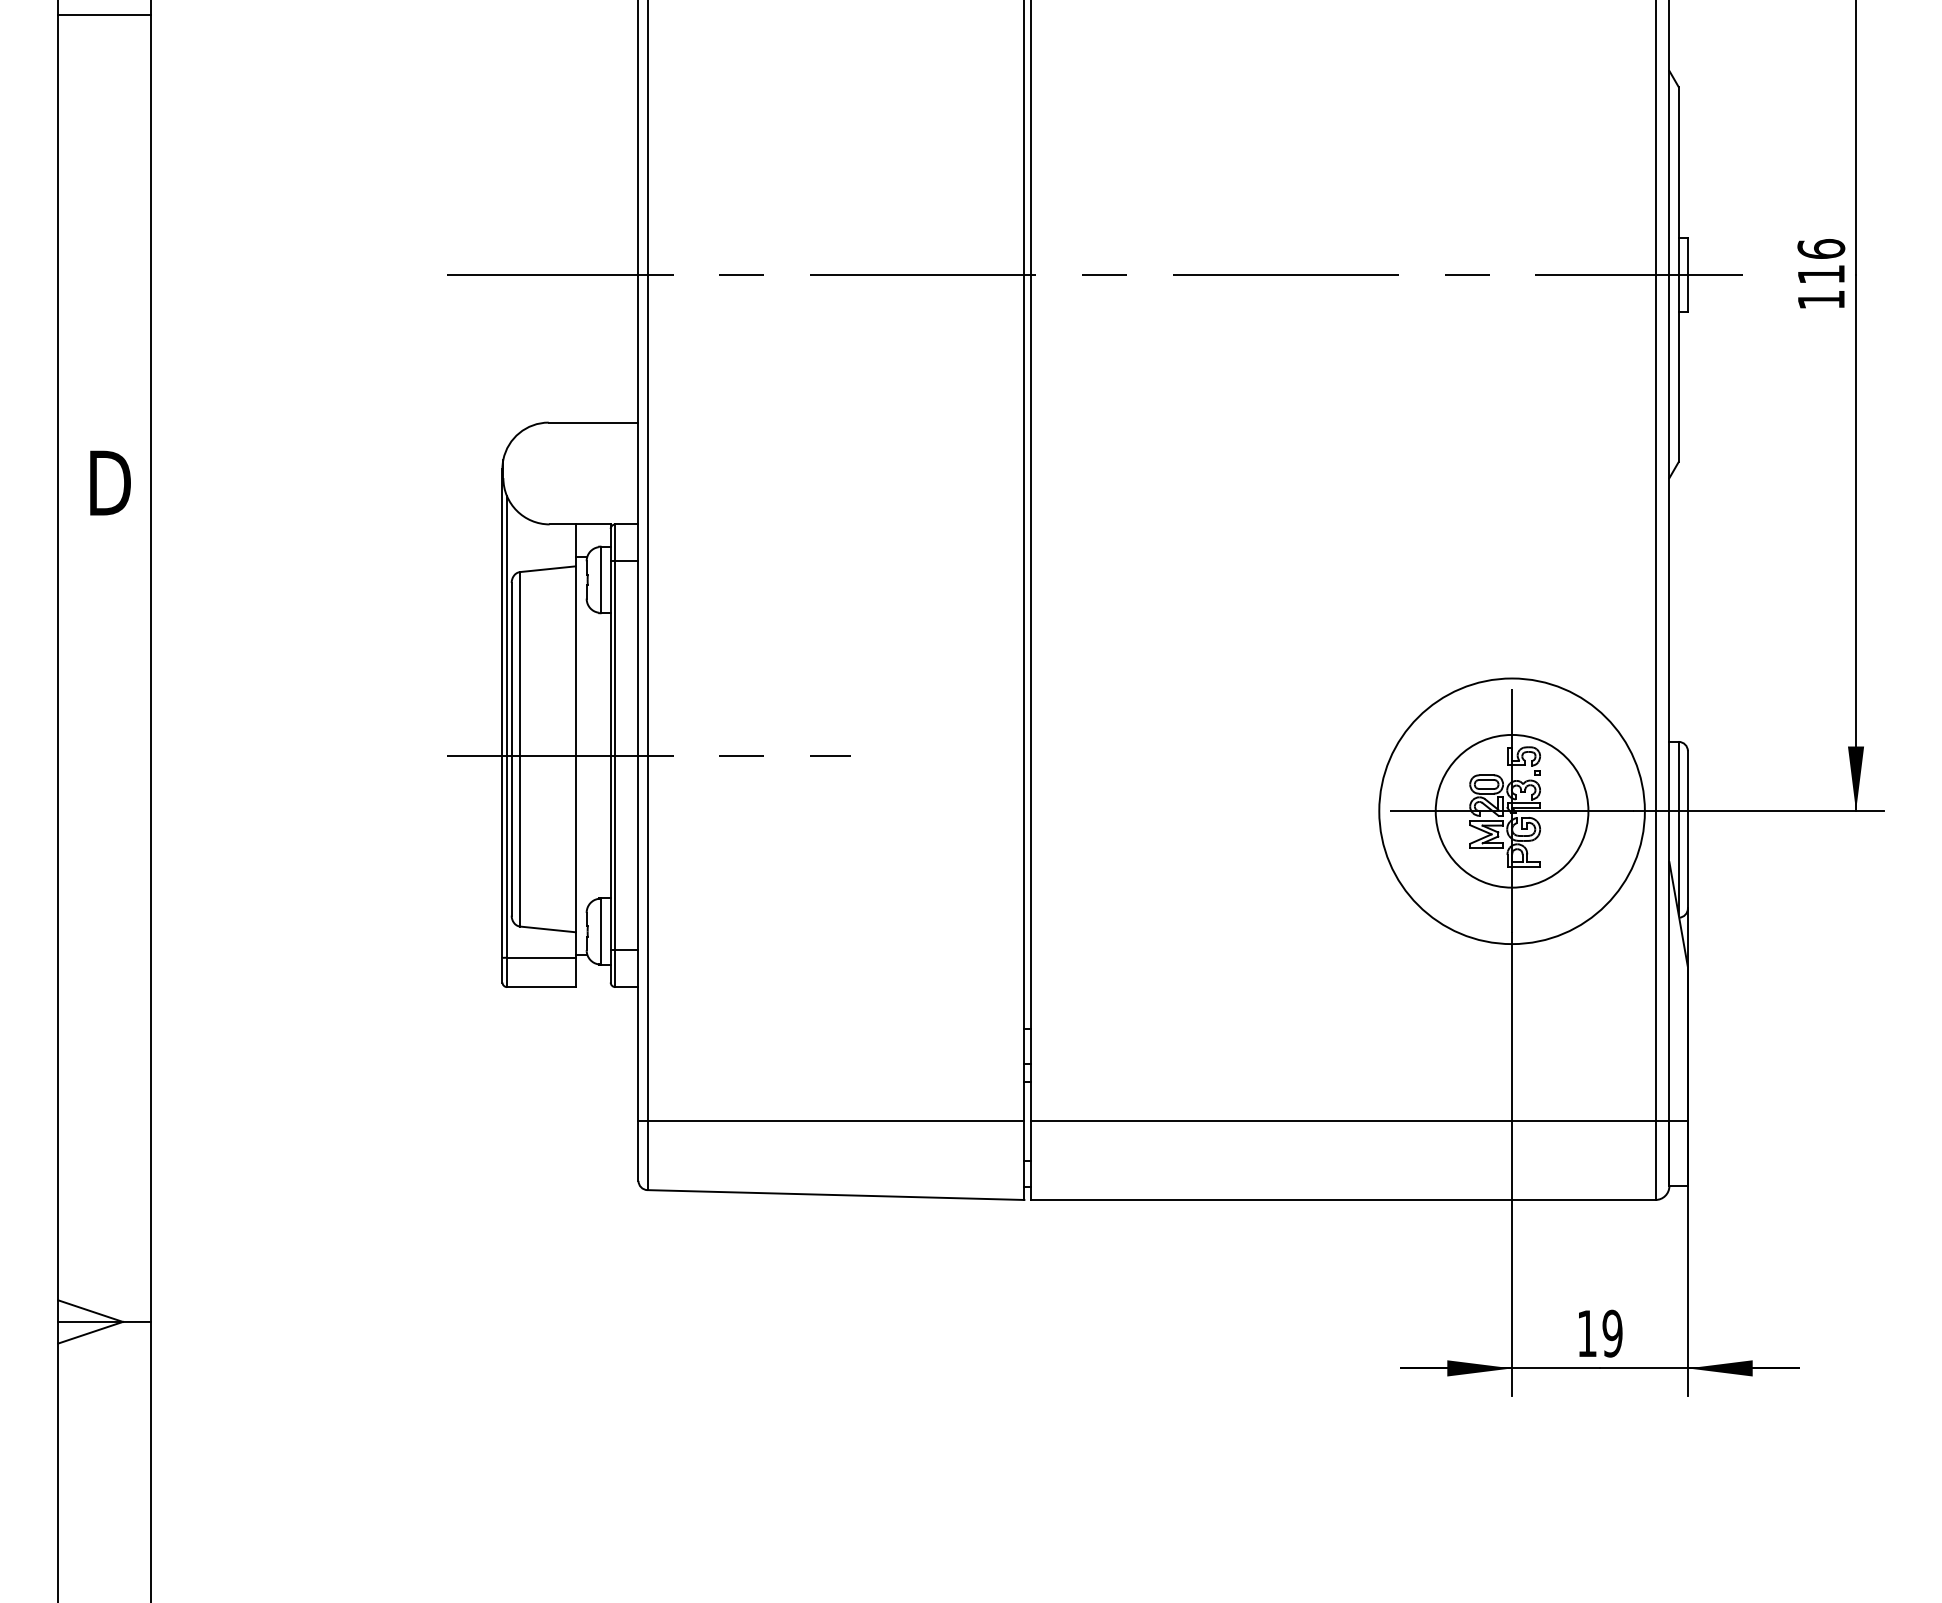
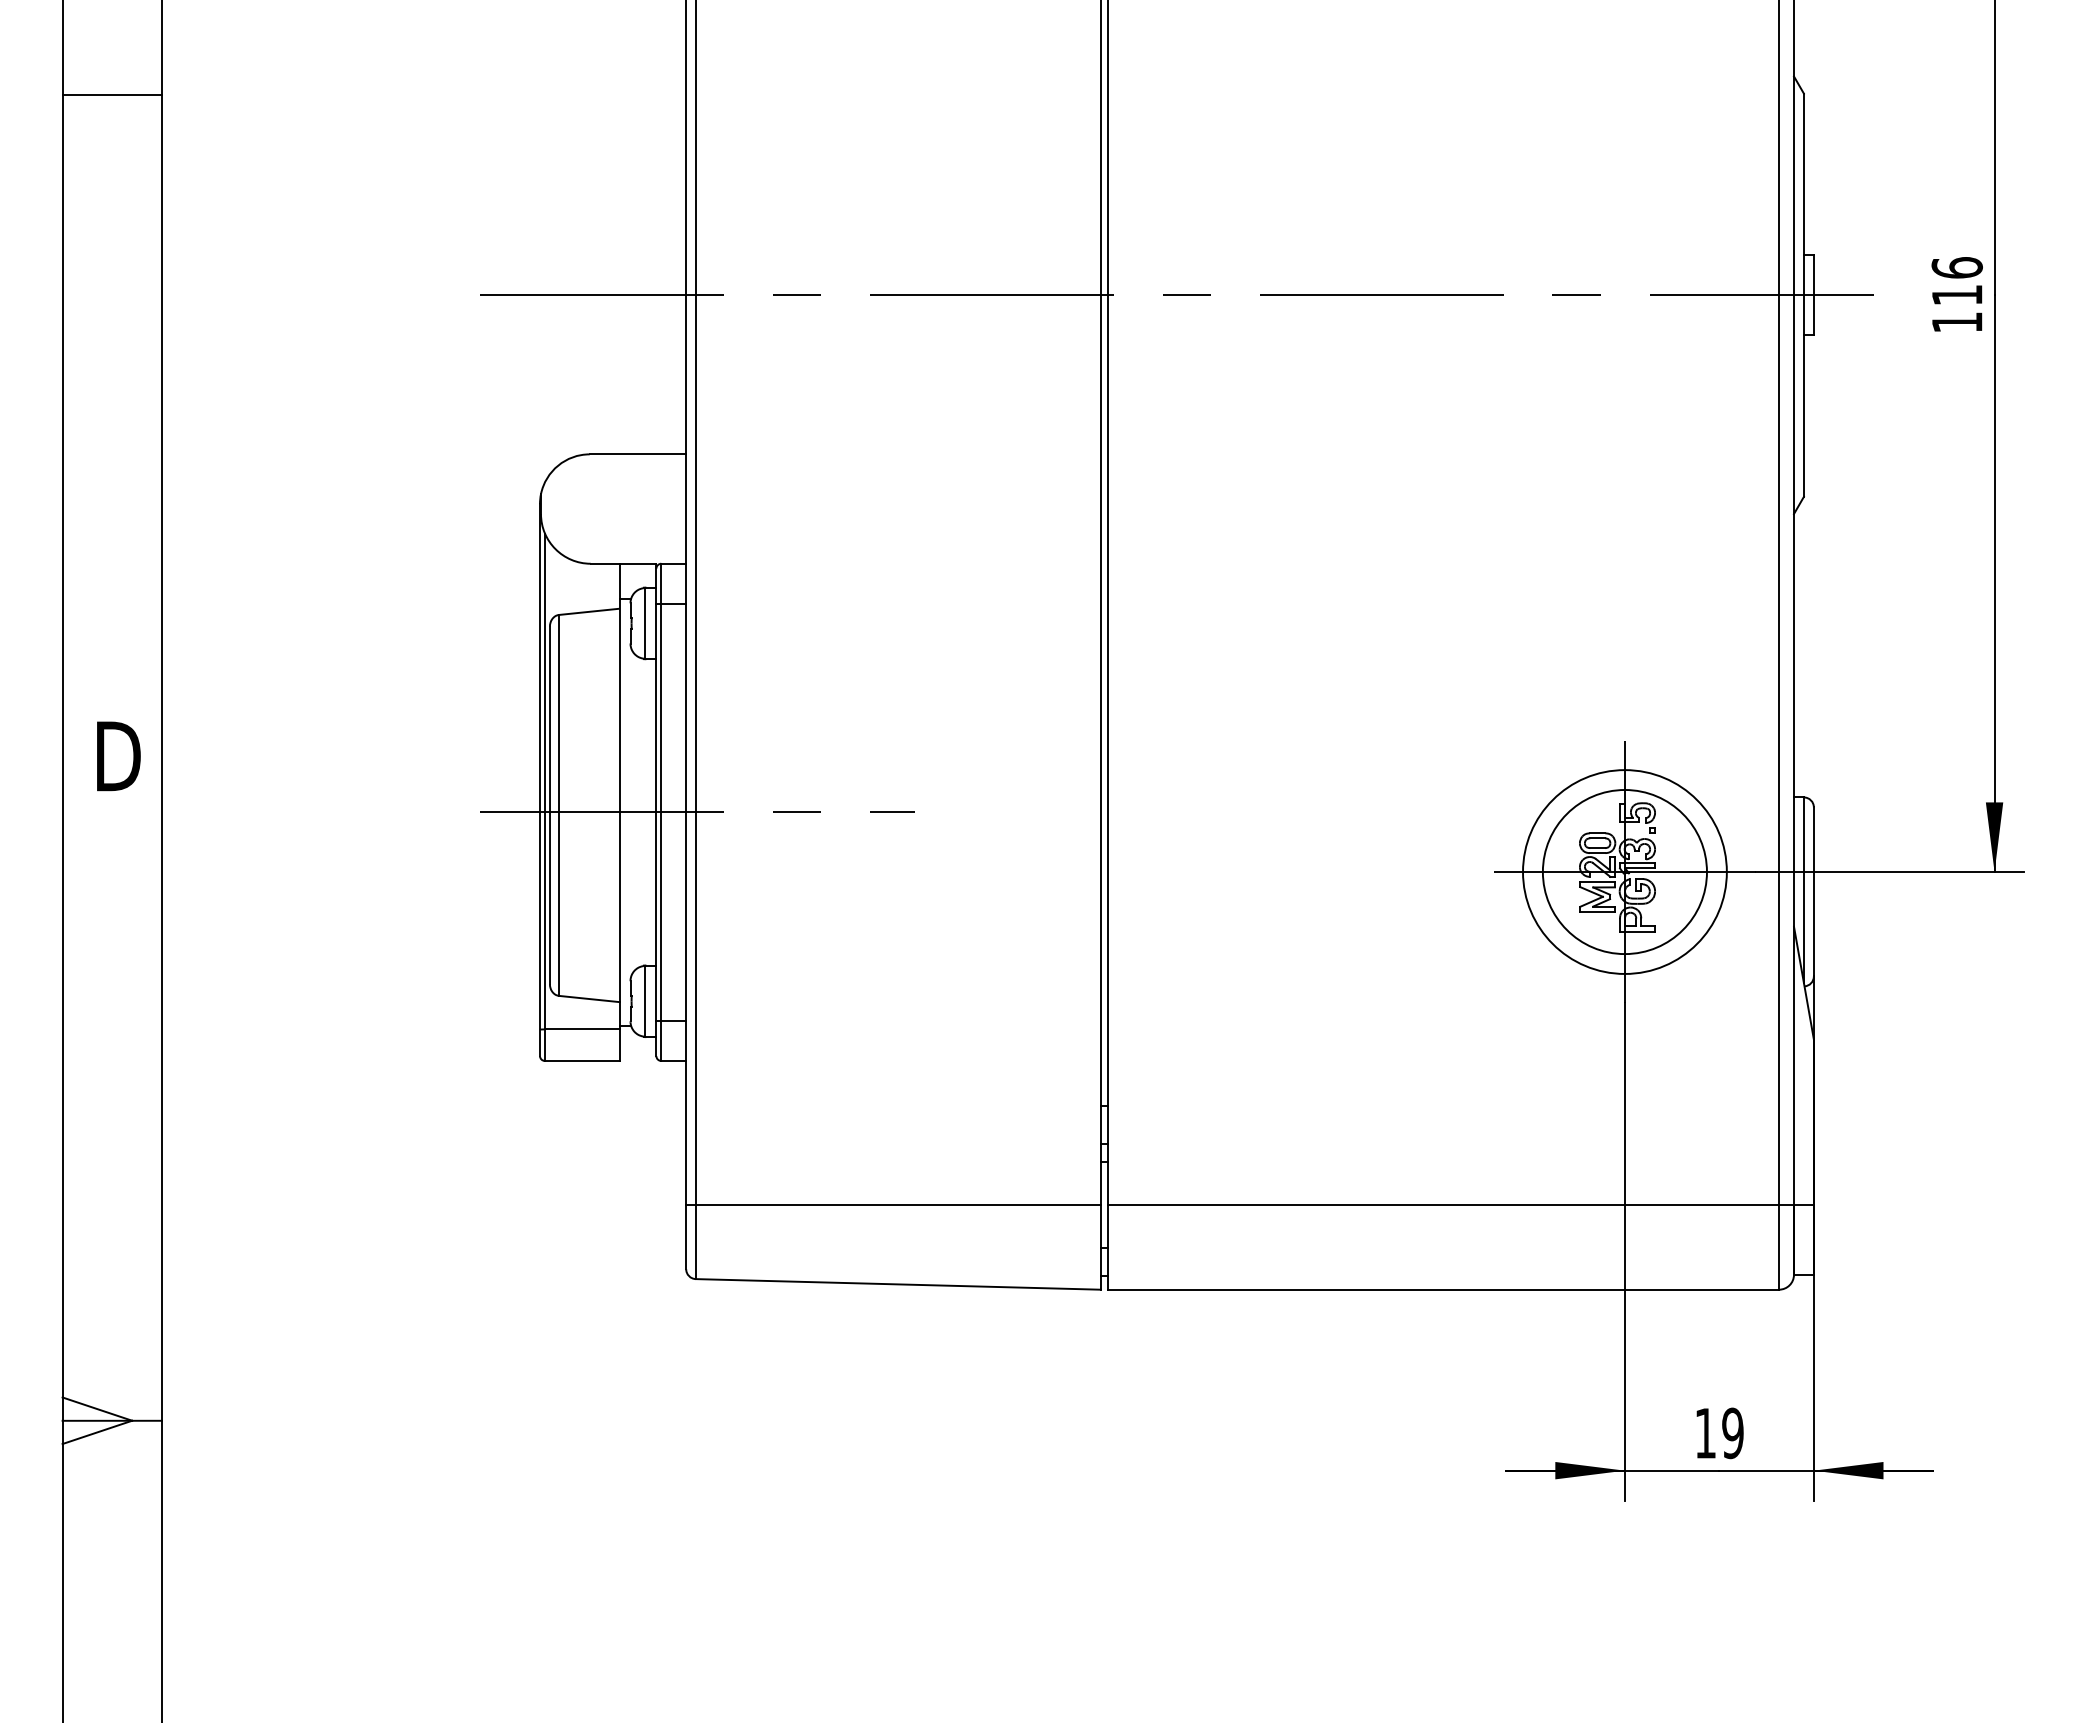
line: (104, 14) -> (112, 94), moved
text: (110, 483) -> (118, 756), moved
circle: (1511, 810) -> (1624, 871), size x0.71

